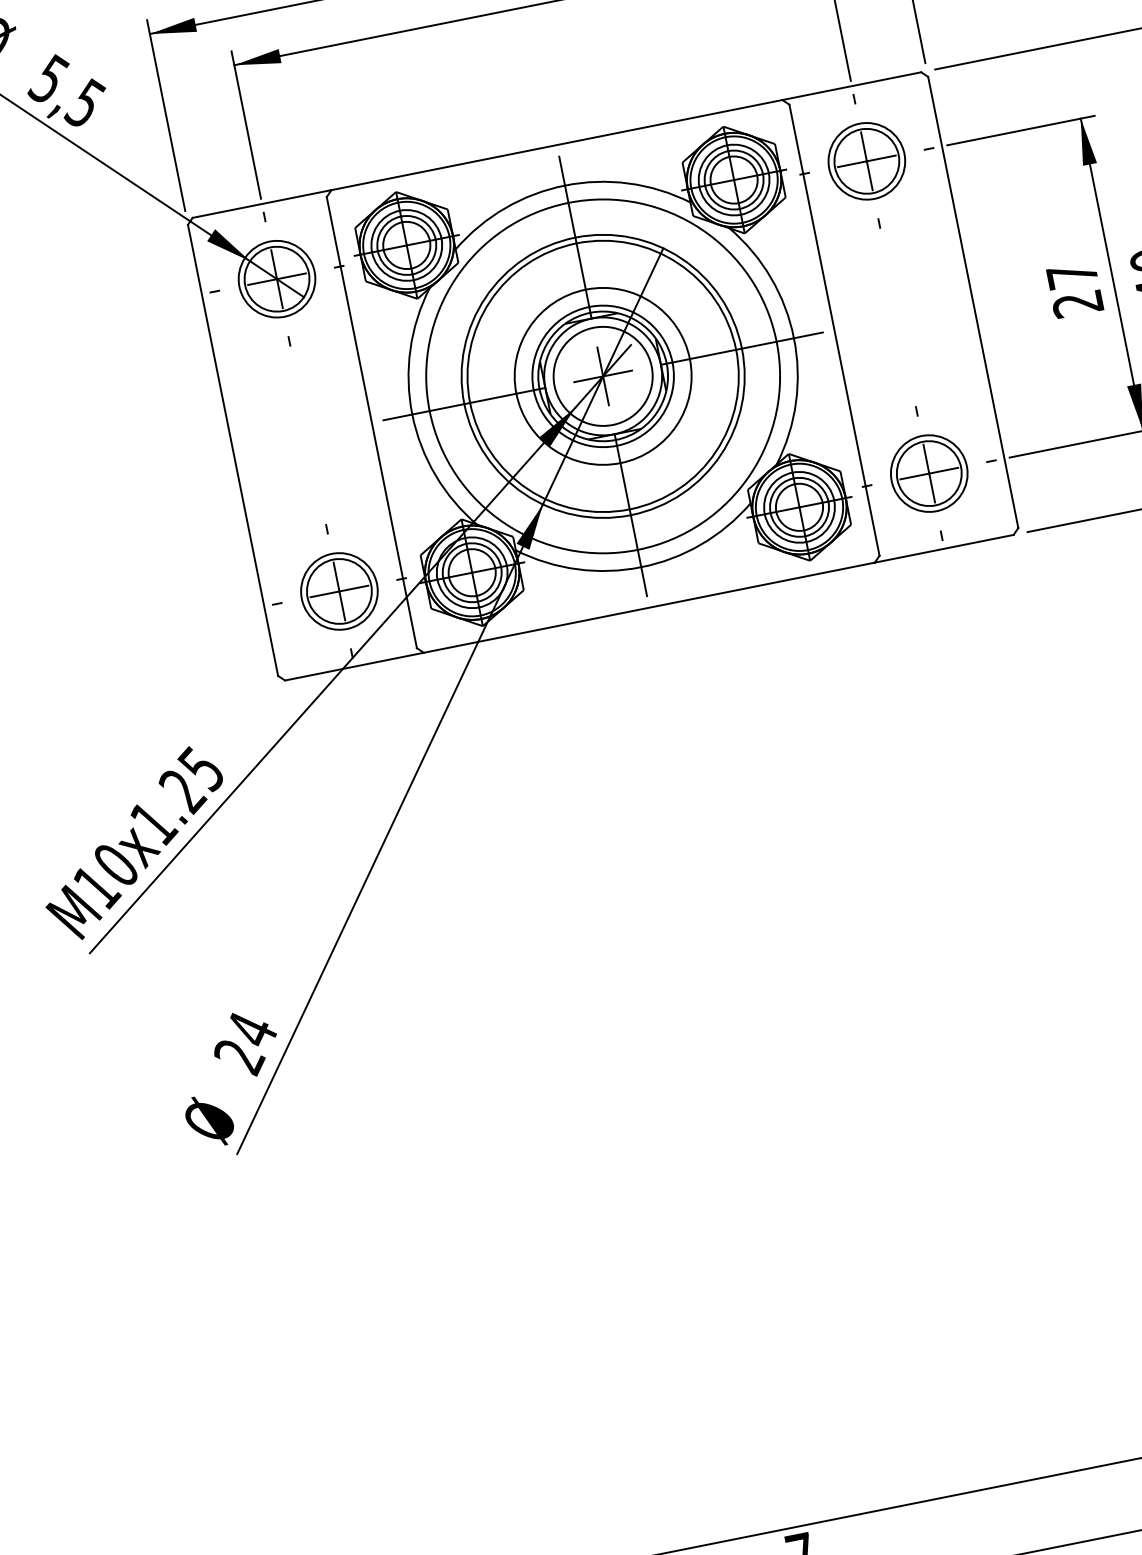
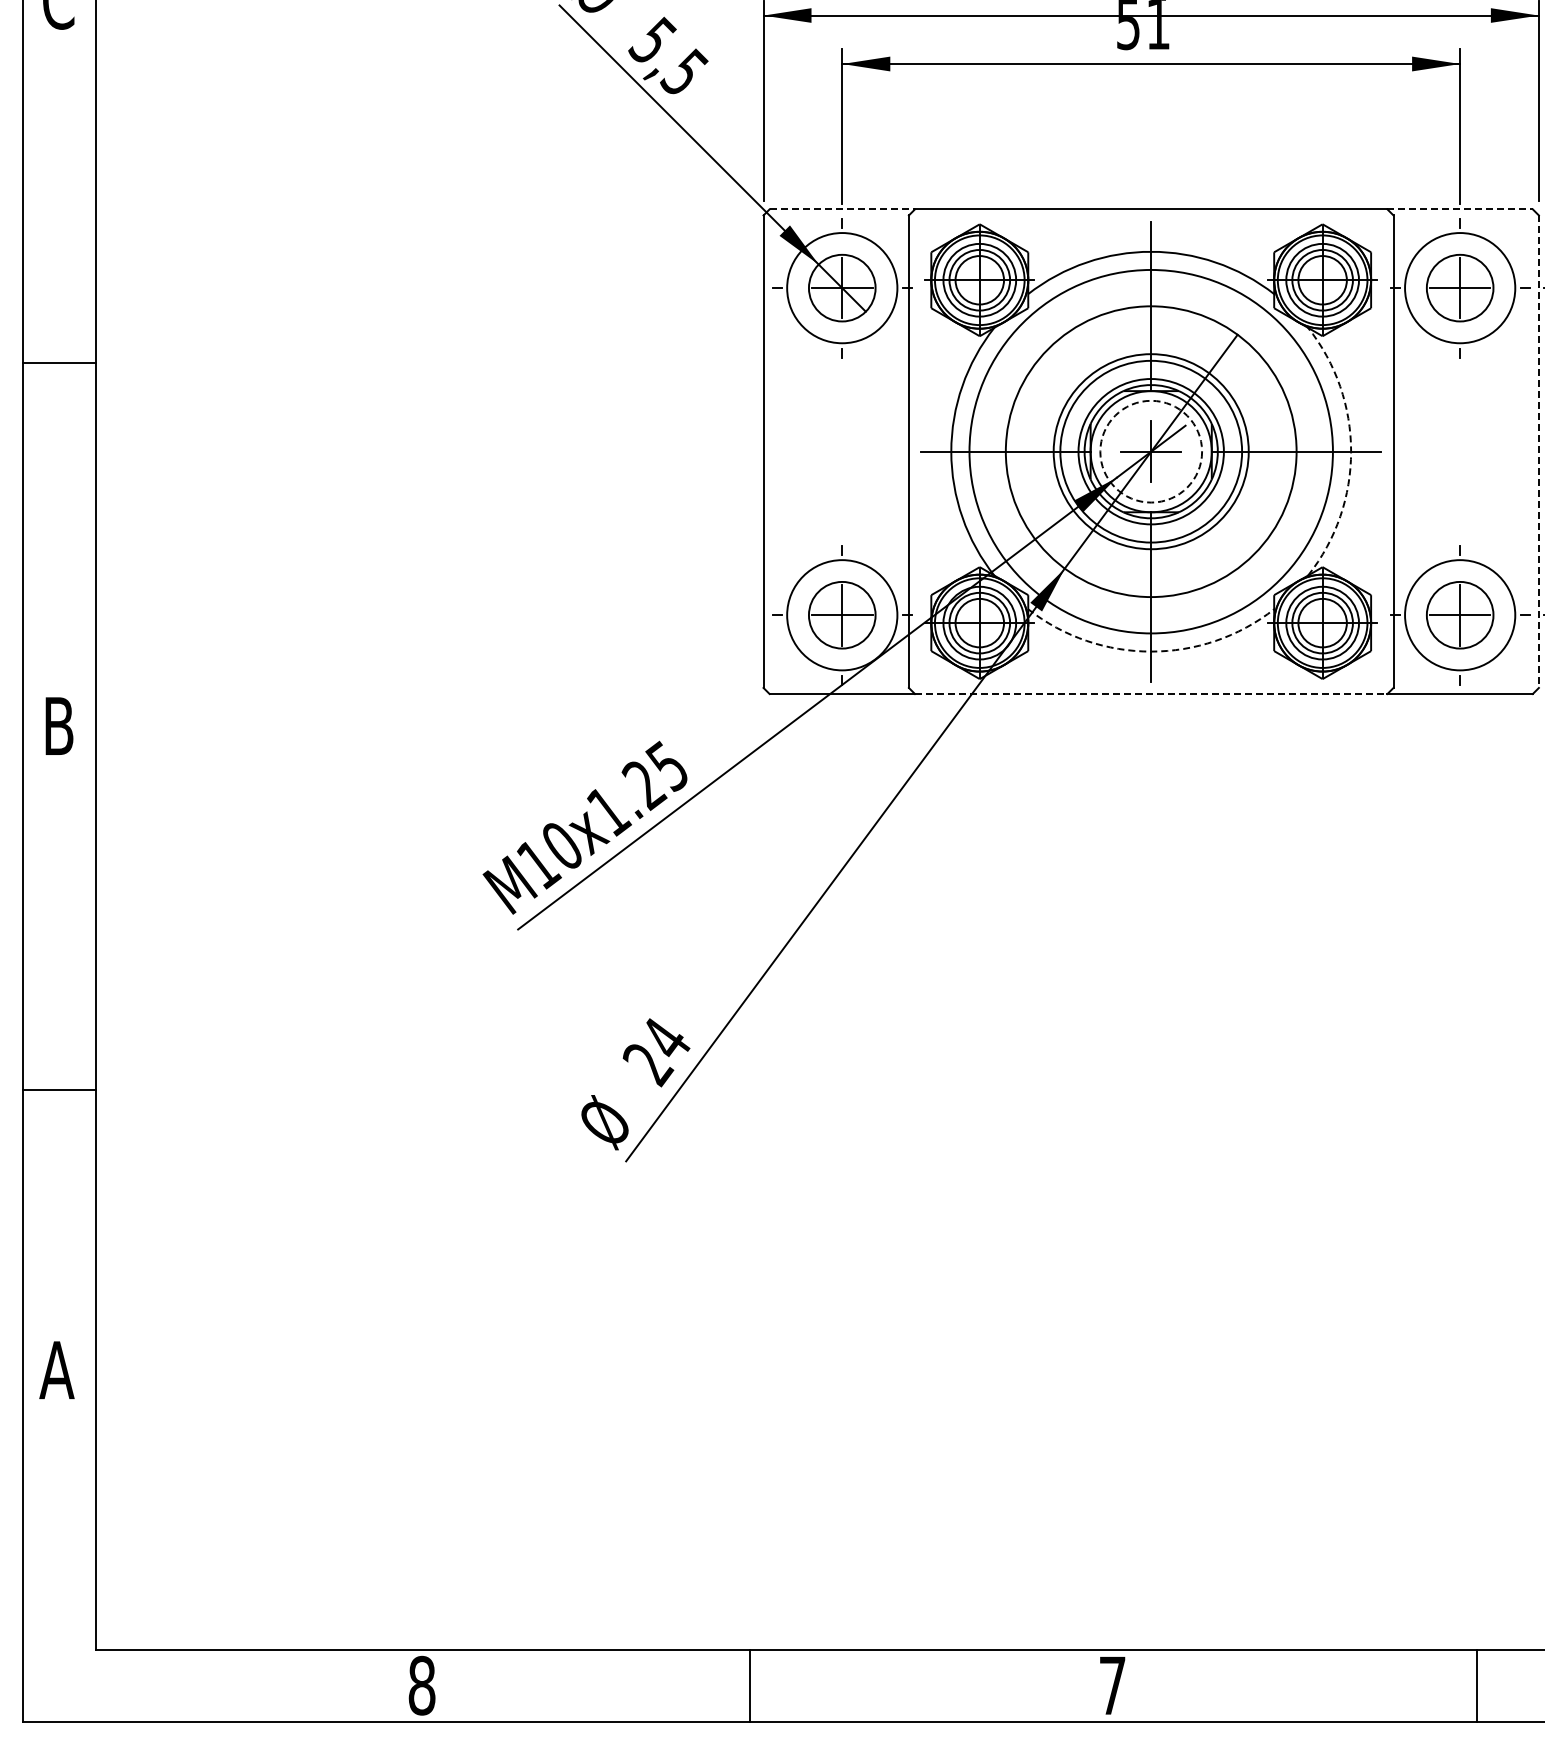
line: (852, 86) -> (1460, 209), solid -> dashed
circle: (866, 160) -> (1459, 287), size x1.4
line: (262, 204) -> (842, 209), solid -> dashed
circle: (276, 278) -> (841, 287), size x1.4
line: (973, 303) -> (1538, 452), solid -> dashed
arc: (794, 338) -> (1351, 451), solid -> dashed
circle: (602, 376) -> (1150, 451), size x0.7
circle: (603, 376) -> (1151, 451), solid -> dashed
circle: (928, 473) -> (1459, 614), size x1.4
arc: (641, 567) -> (1151, 651), solid -> dashed
circle: (338, 590) -> (841, 614), size x1.4
line: (649, 608) -> (1151, 694), solid -> dashed

